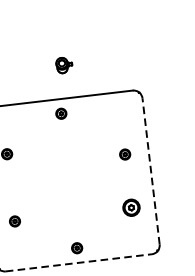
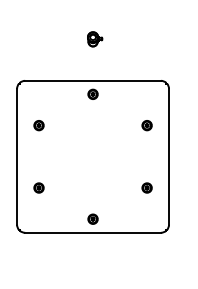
part: (64, 65) -> (95, 39), moved
part: (124, 154) -> (146, 125), moved
line: (151, 170) -> (169, 156), dashed -> solid
part: (130, 207) -> (146, 187), size x0.62
line: (79, 262) -> (93, 232), dashed -> solid

